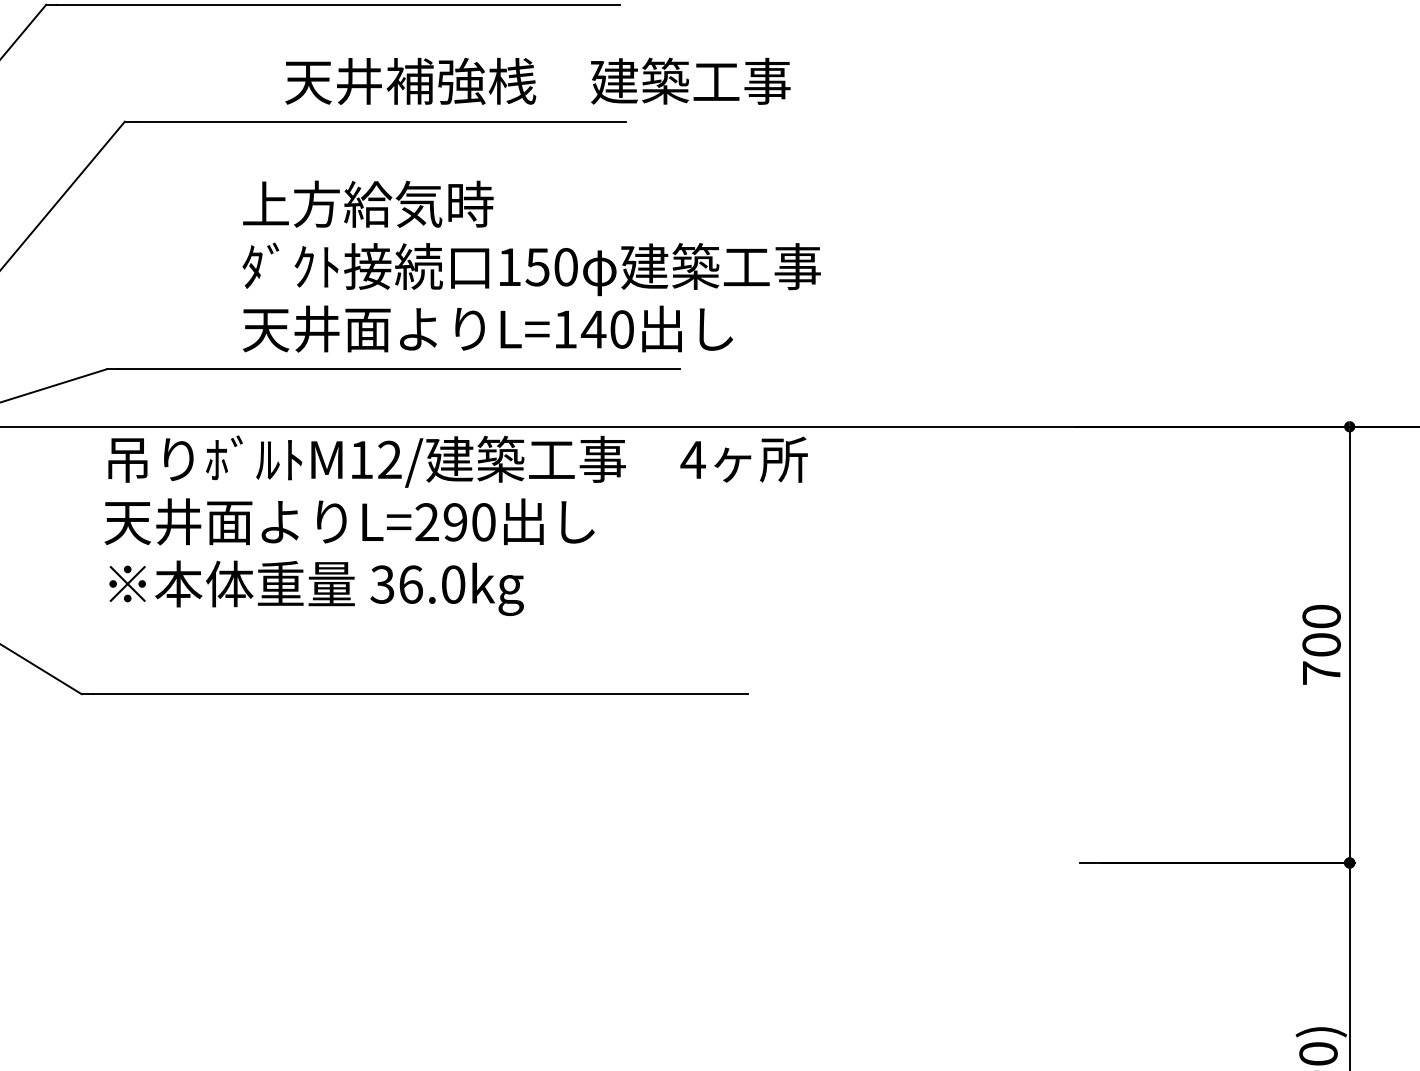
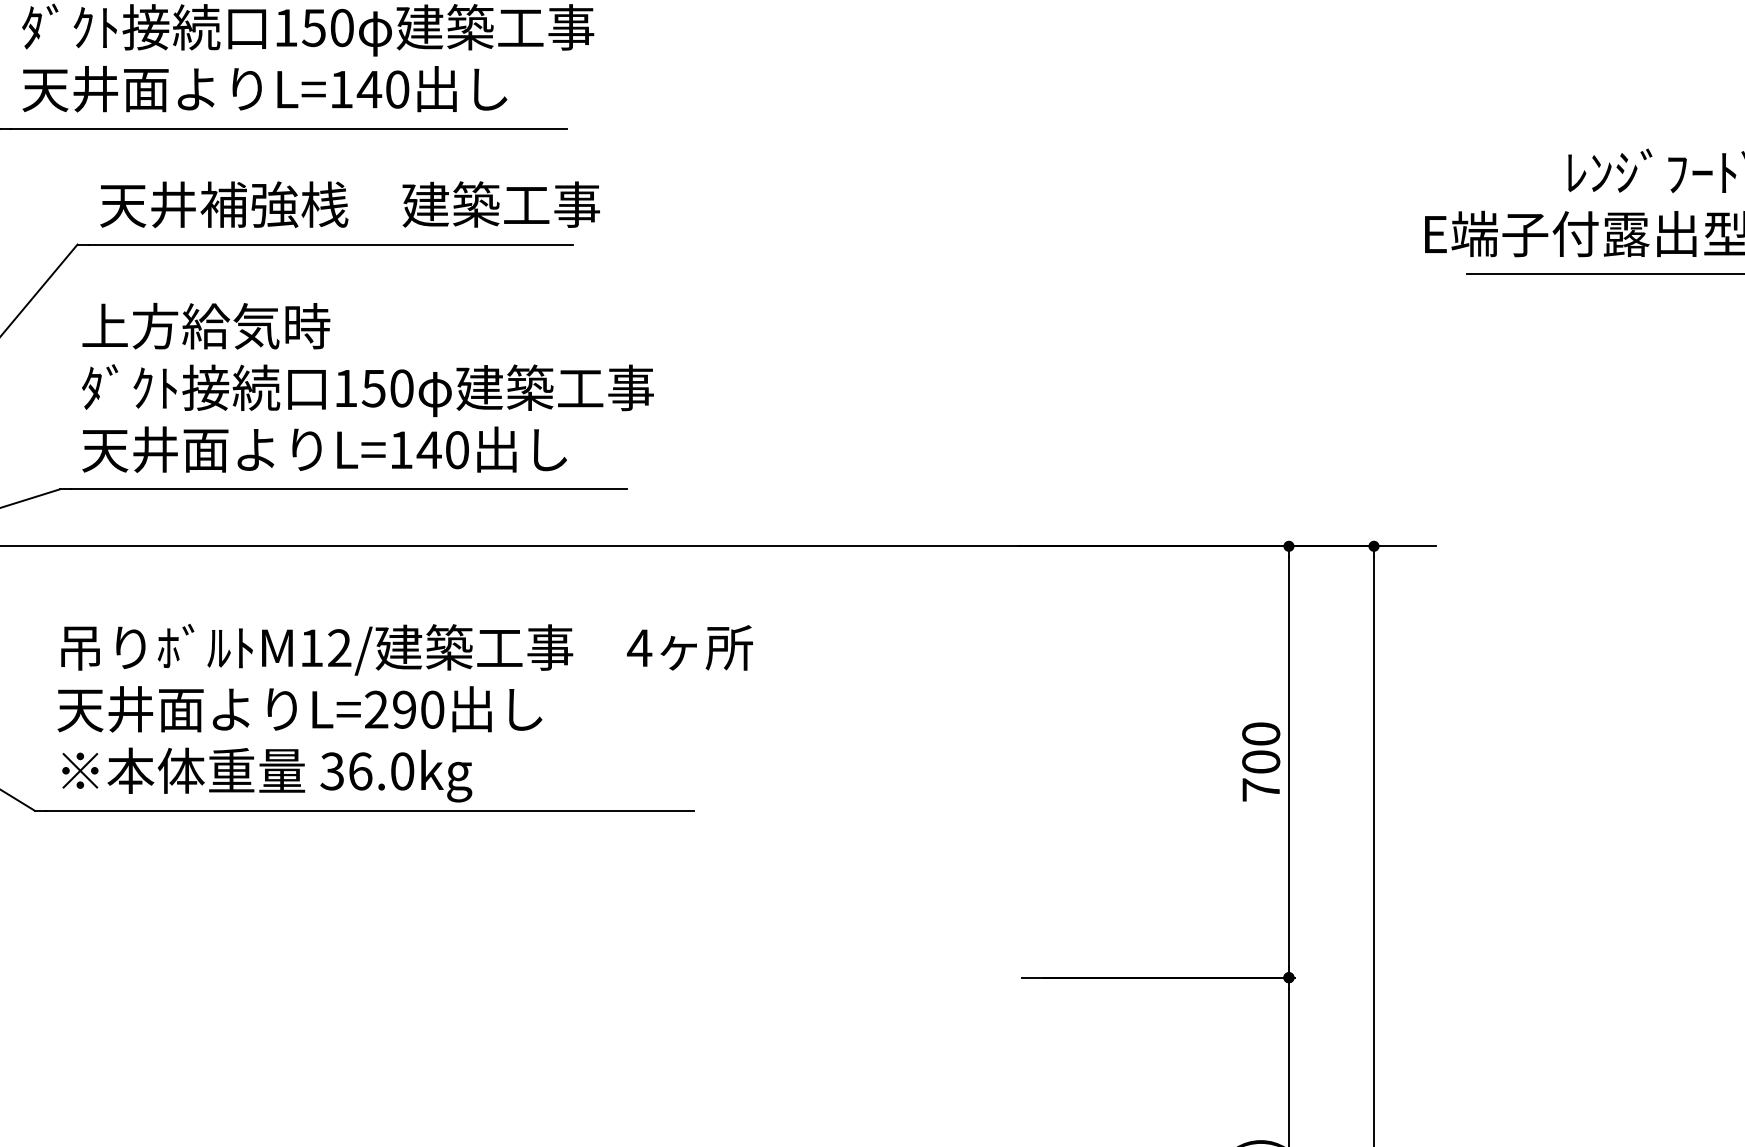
text: (537, 81) -> (349, 204), moved
text: (531, 266) -> (367, 387), moved
text: (455, 526) -> (404, 713), moved

